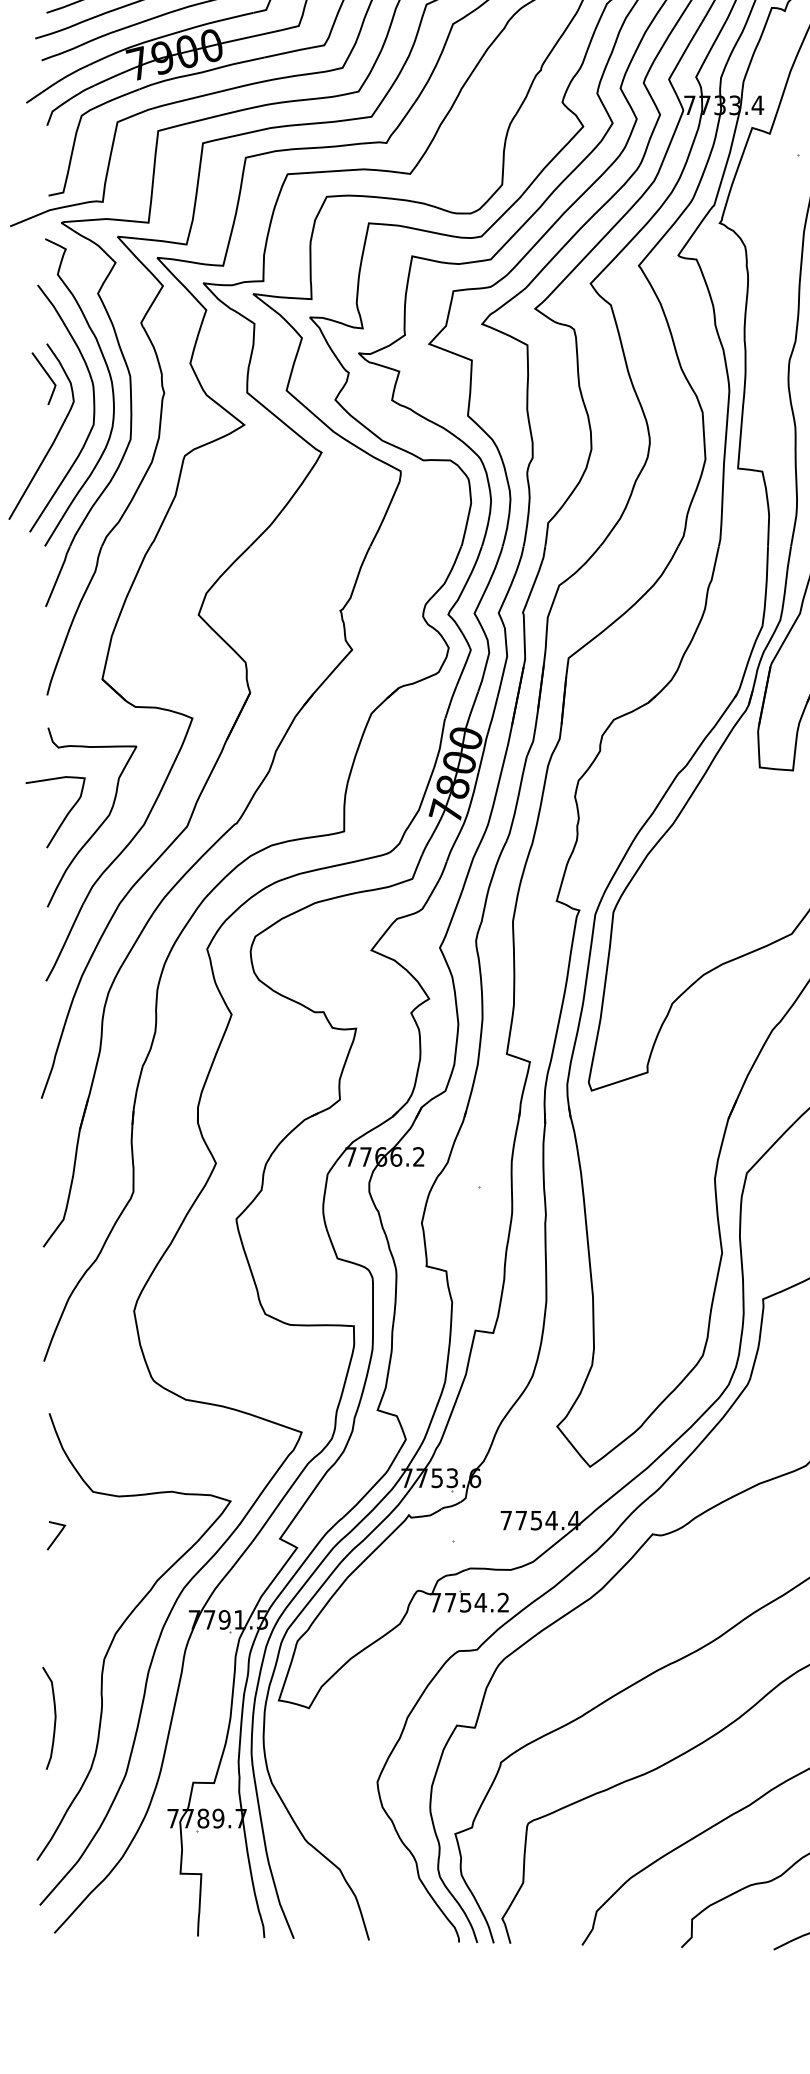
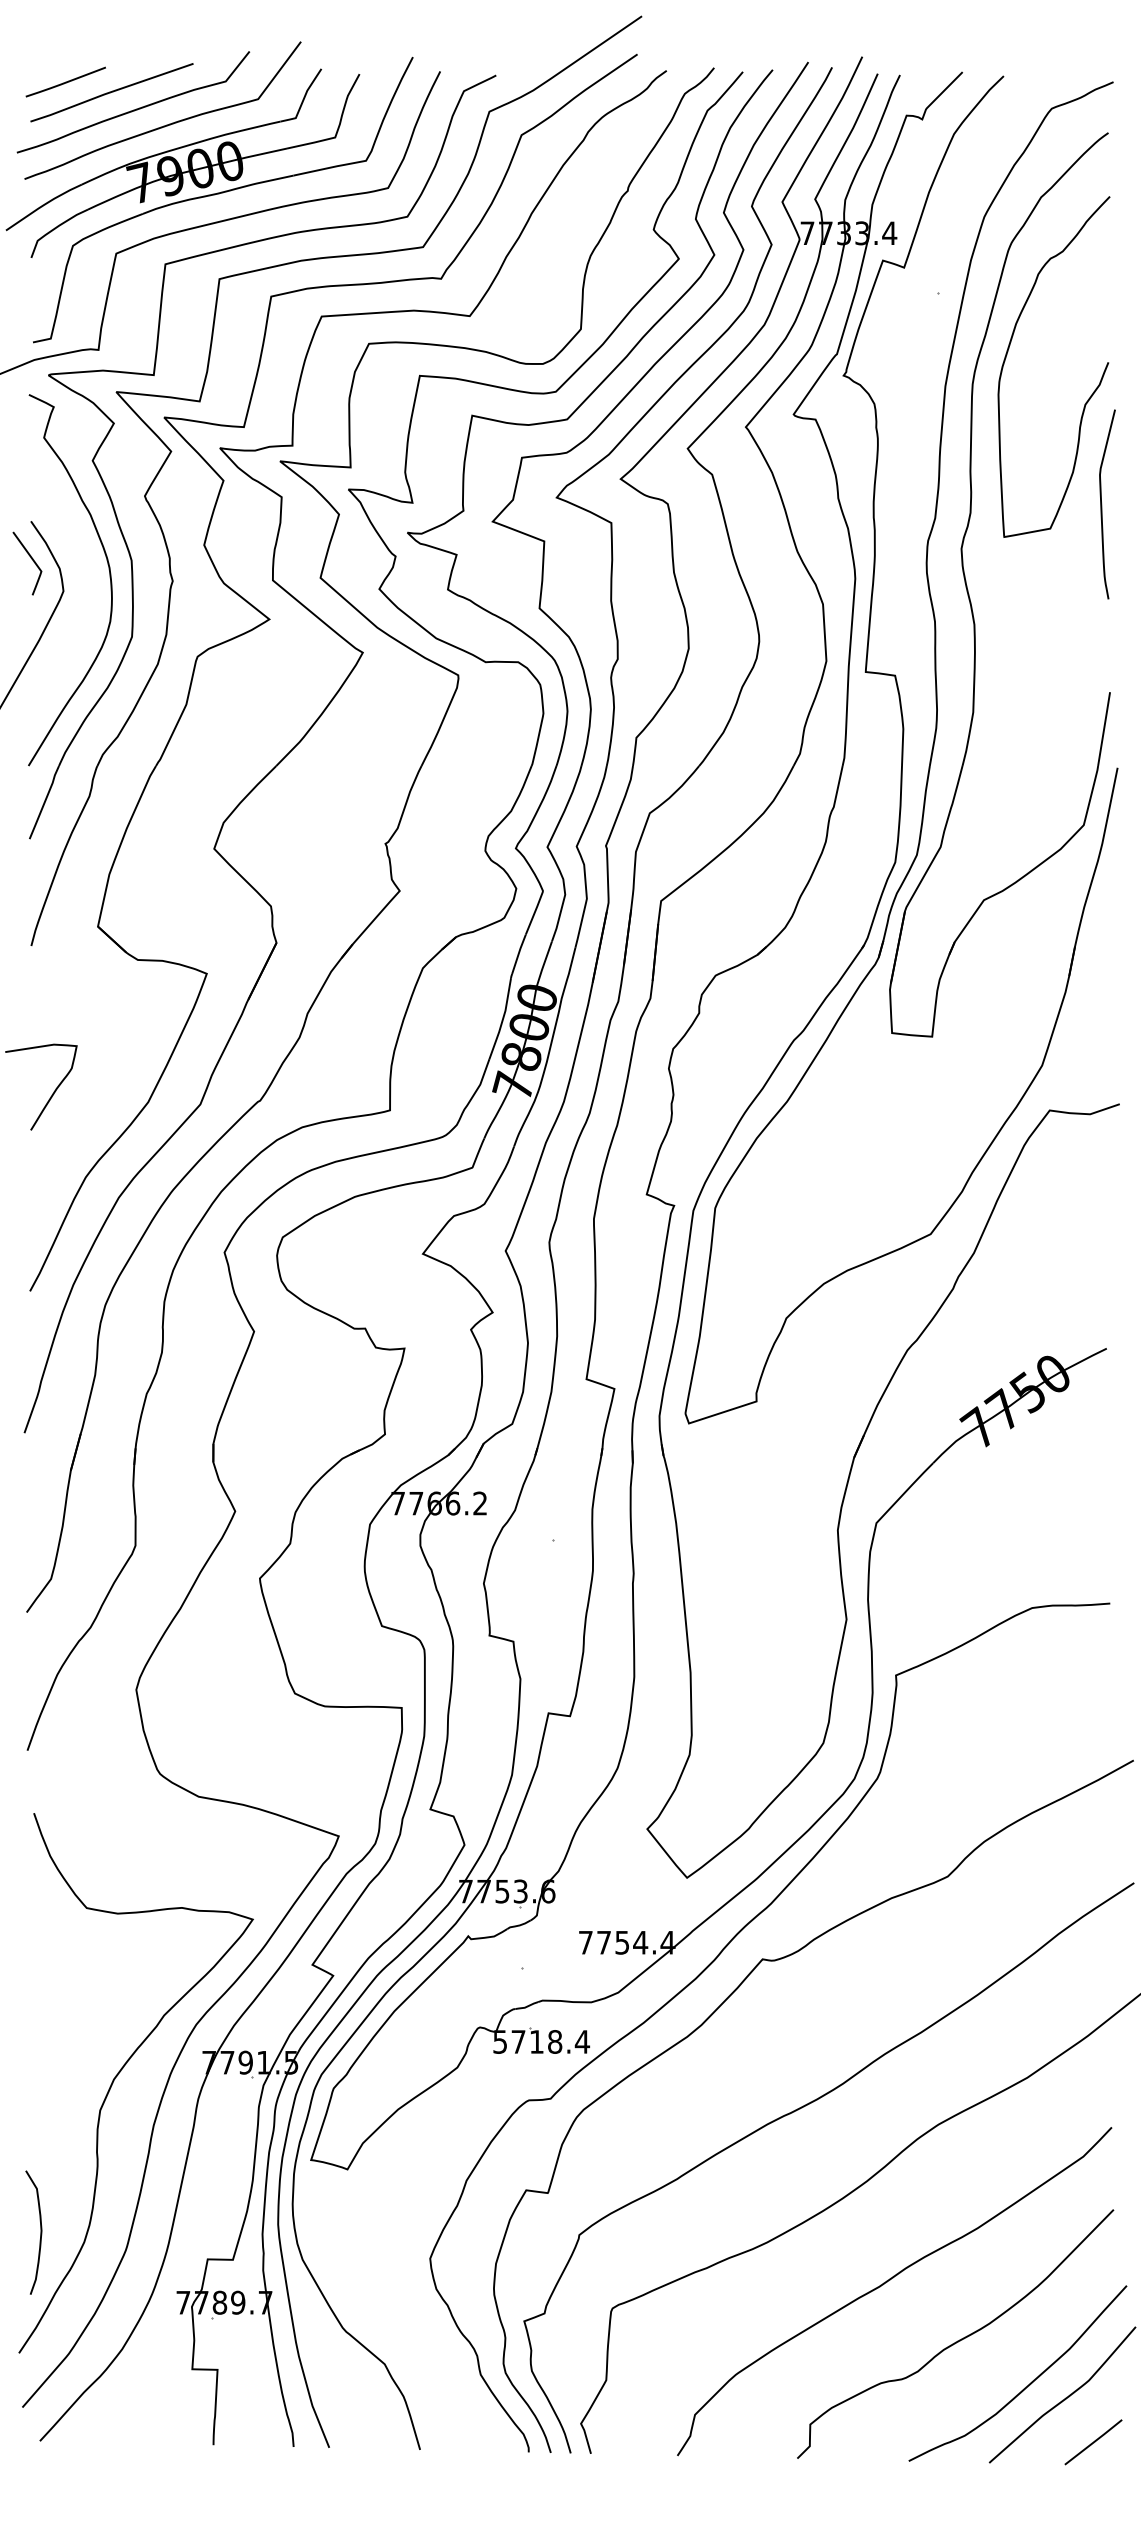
curve: (93, 408) -> (87, 599), removed
curve: (101, 822) -> (97, 1099), removed
line: (57, 1535) -> (43, 1960), removed
text: (469, 1602) -> (541, 2041), 7754.2 -> 5718.4
curve: (54, 1718) -> (40, 2232), moved

